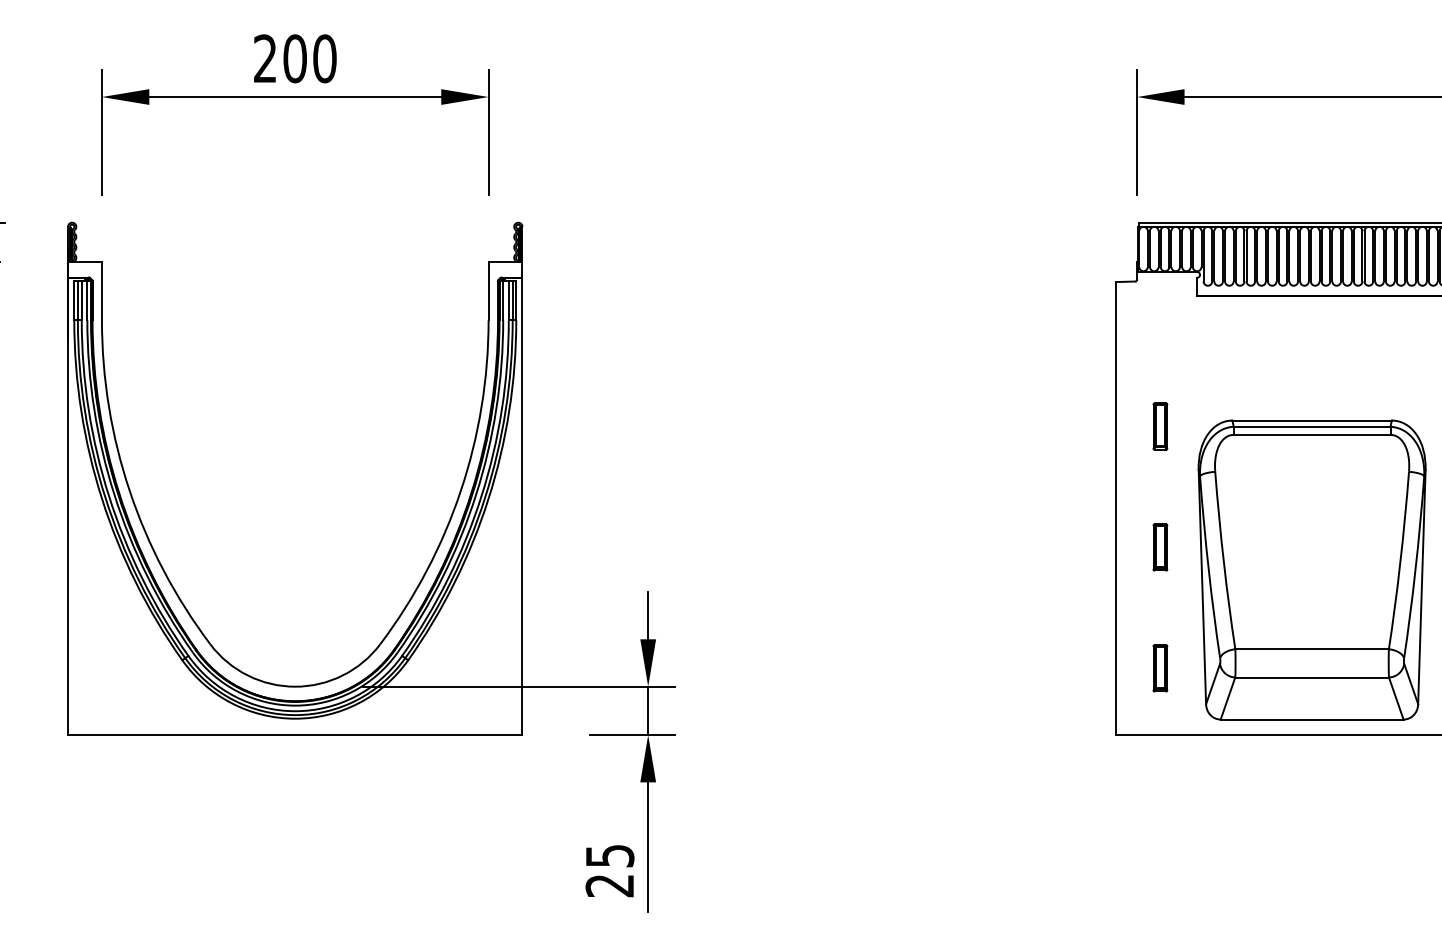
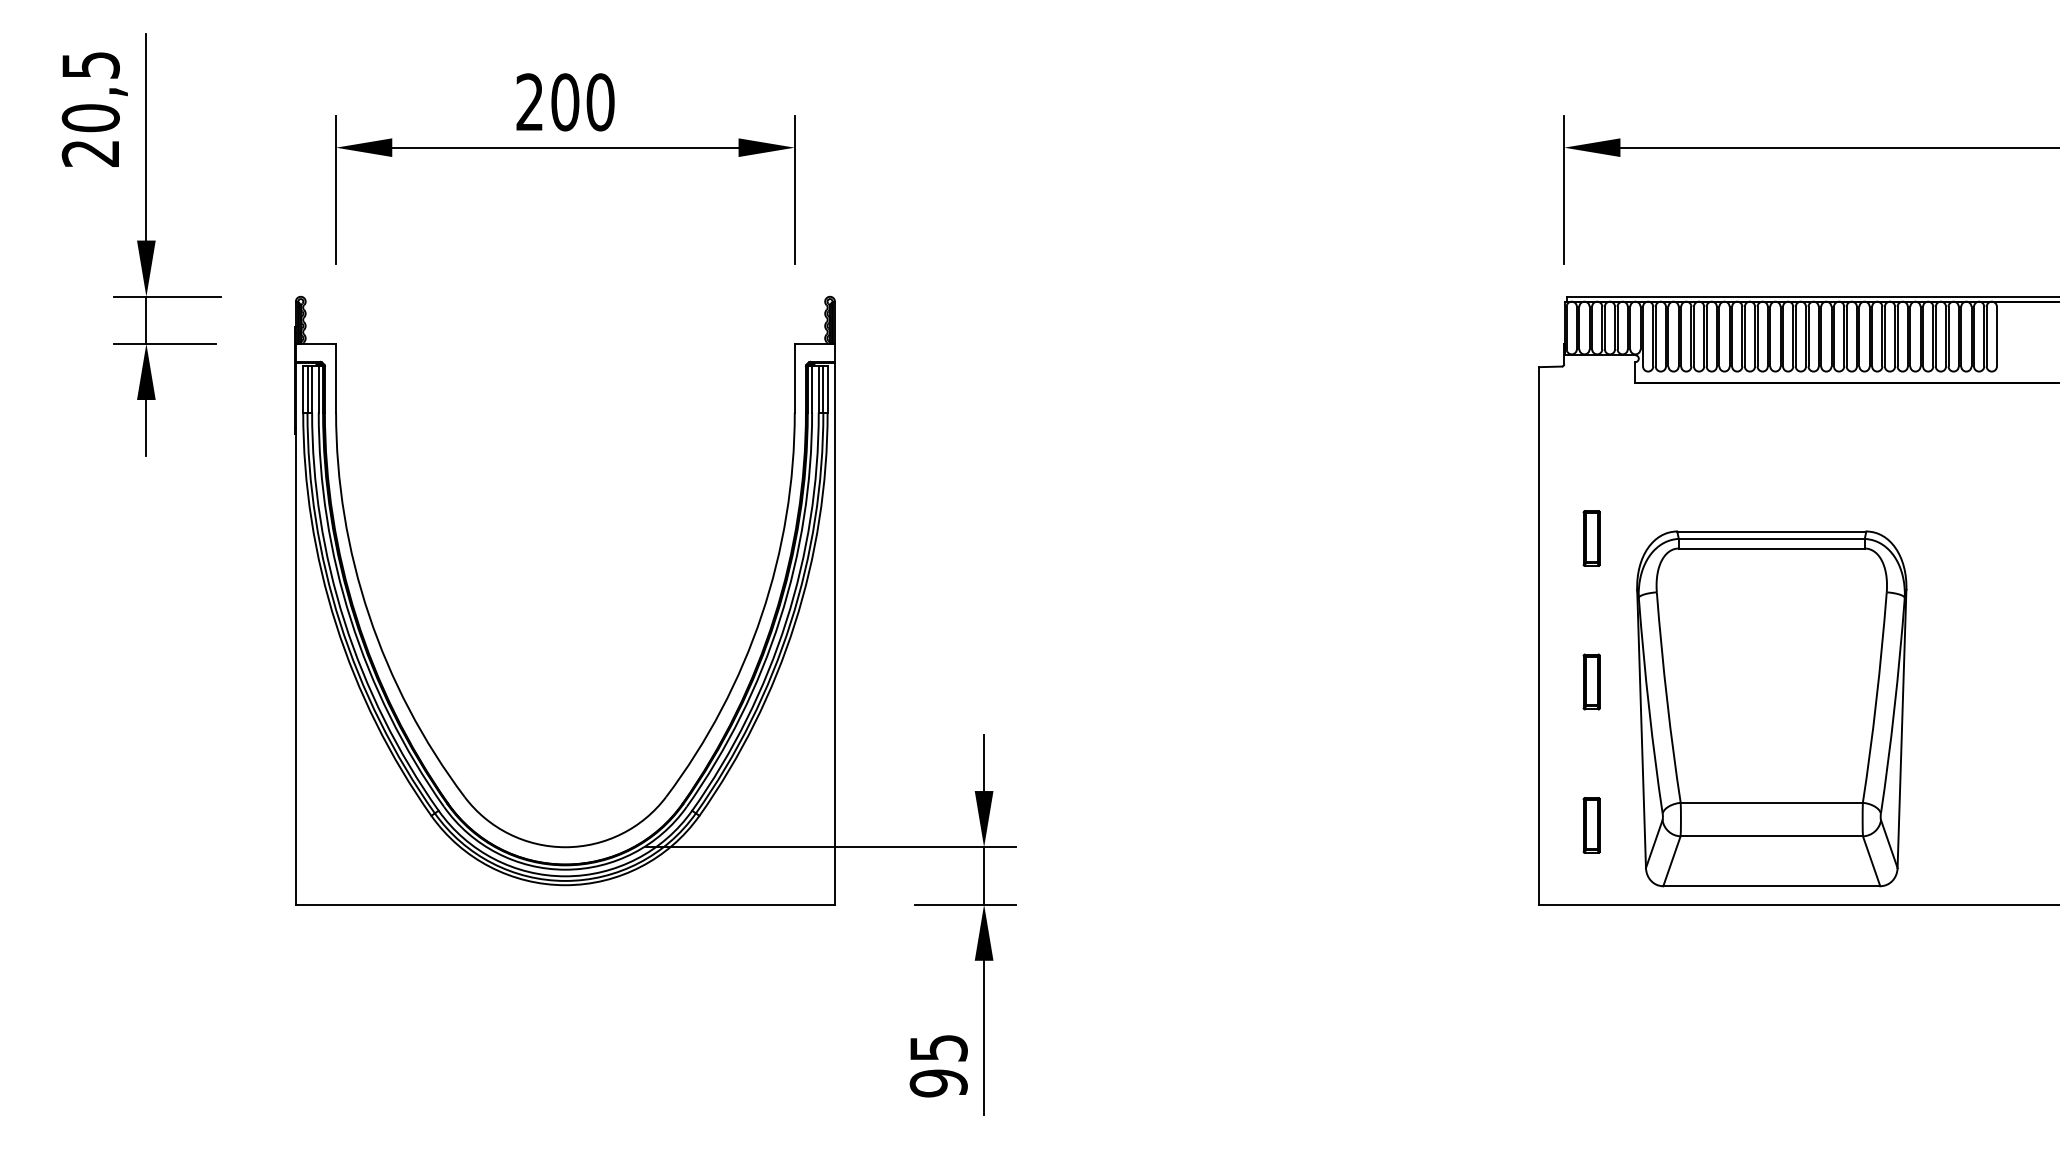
text: (609, 885) -> (938, 1083), 25 -> 95

